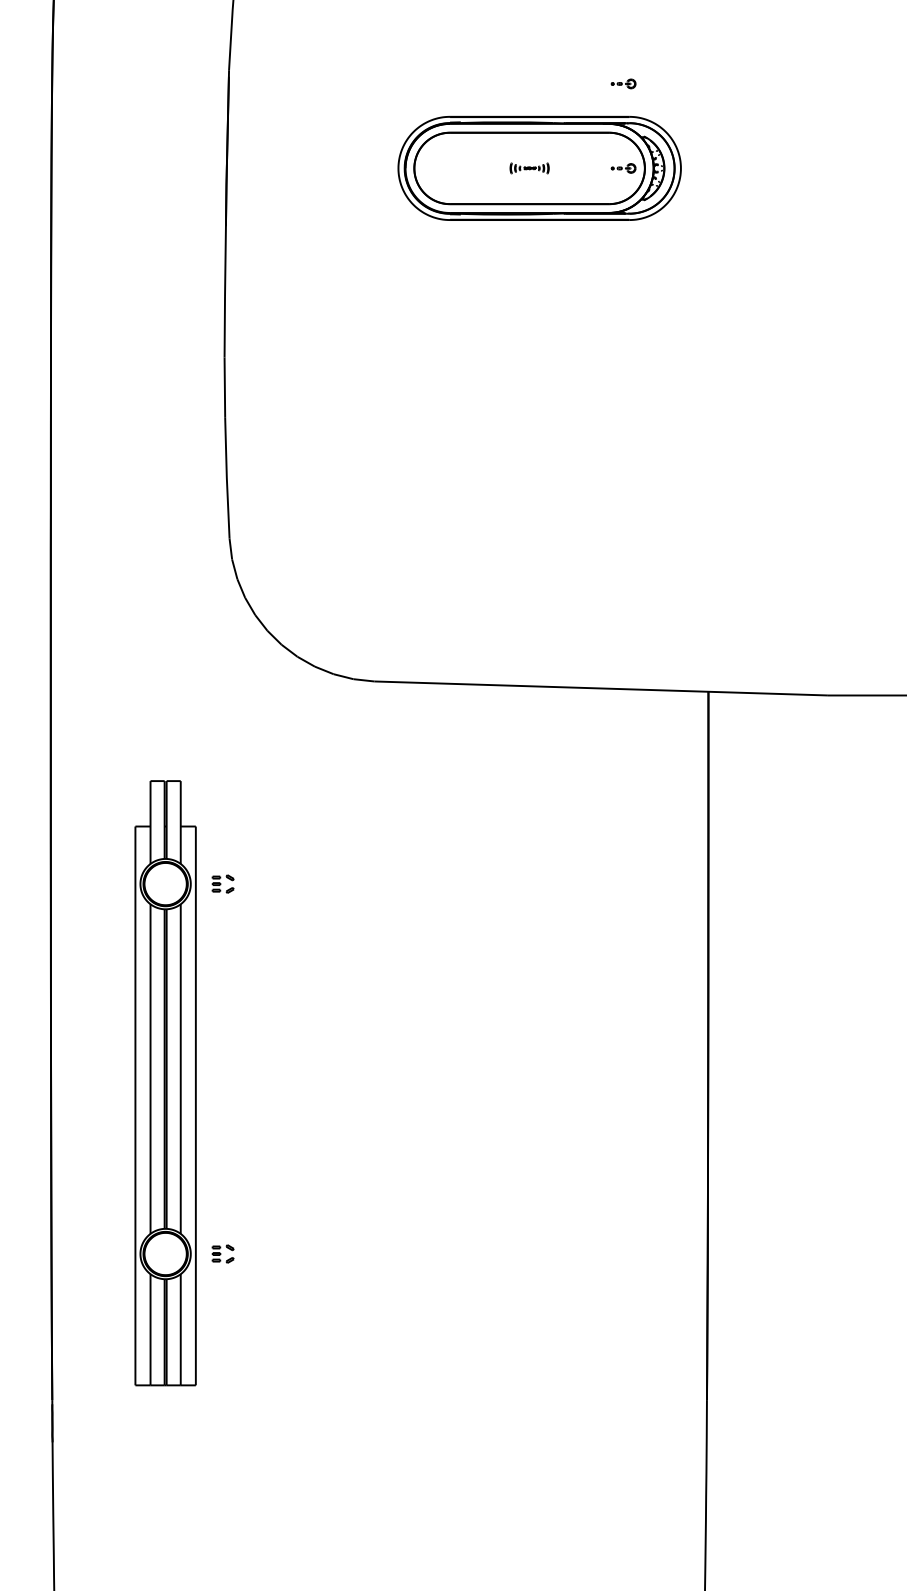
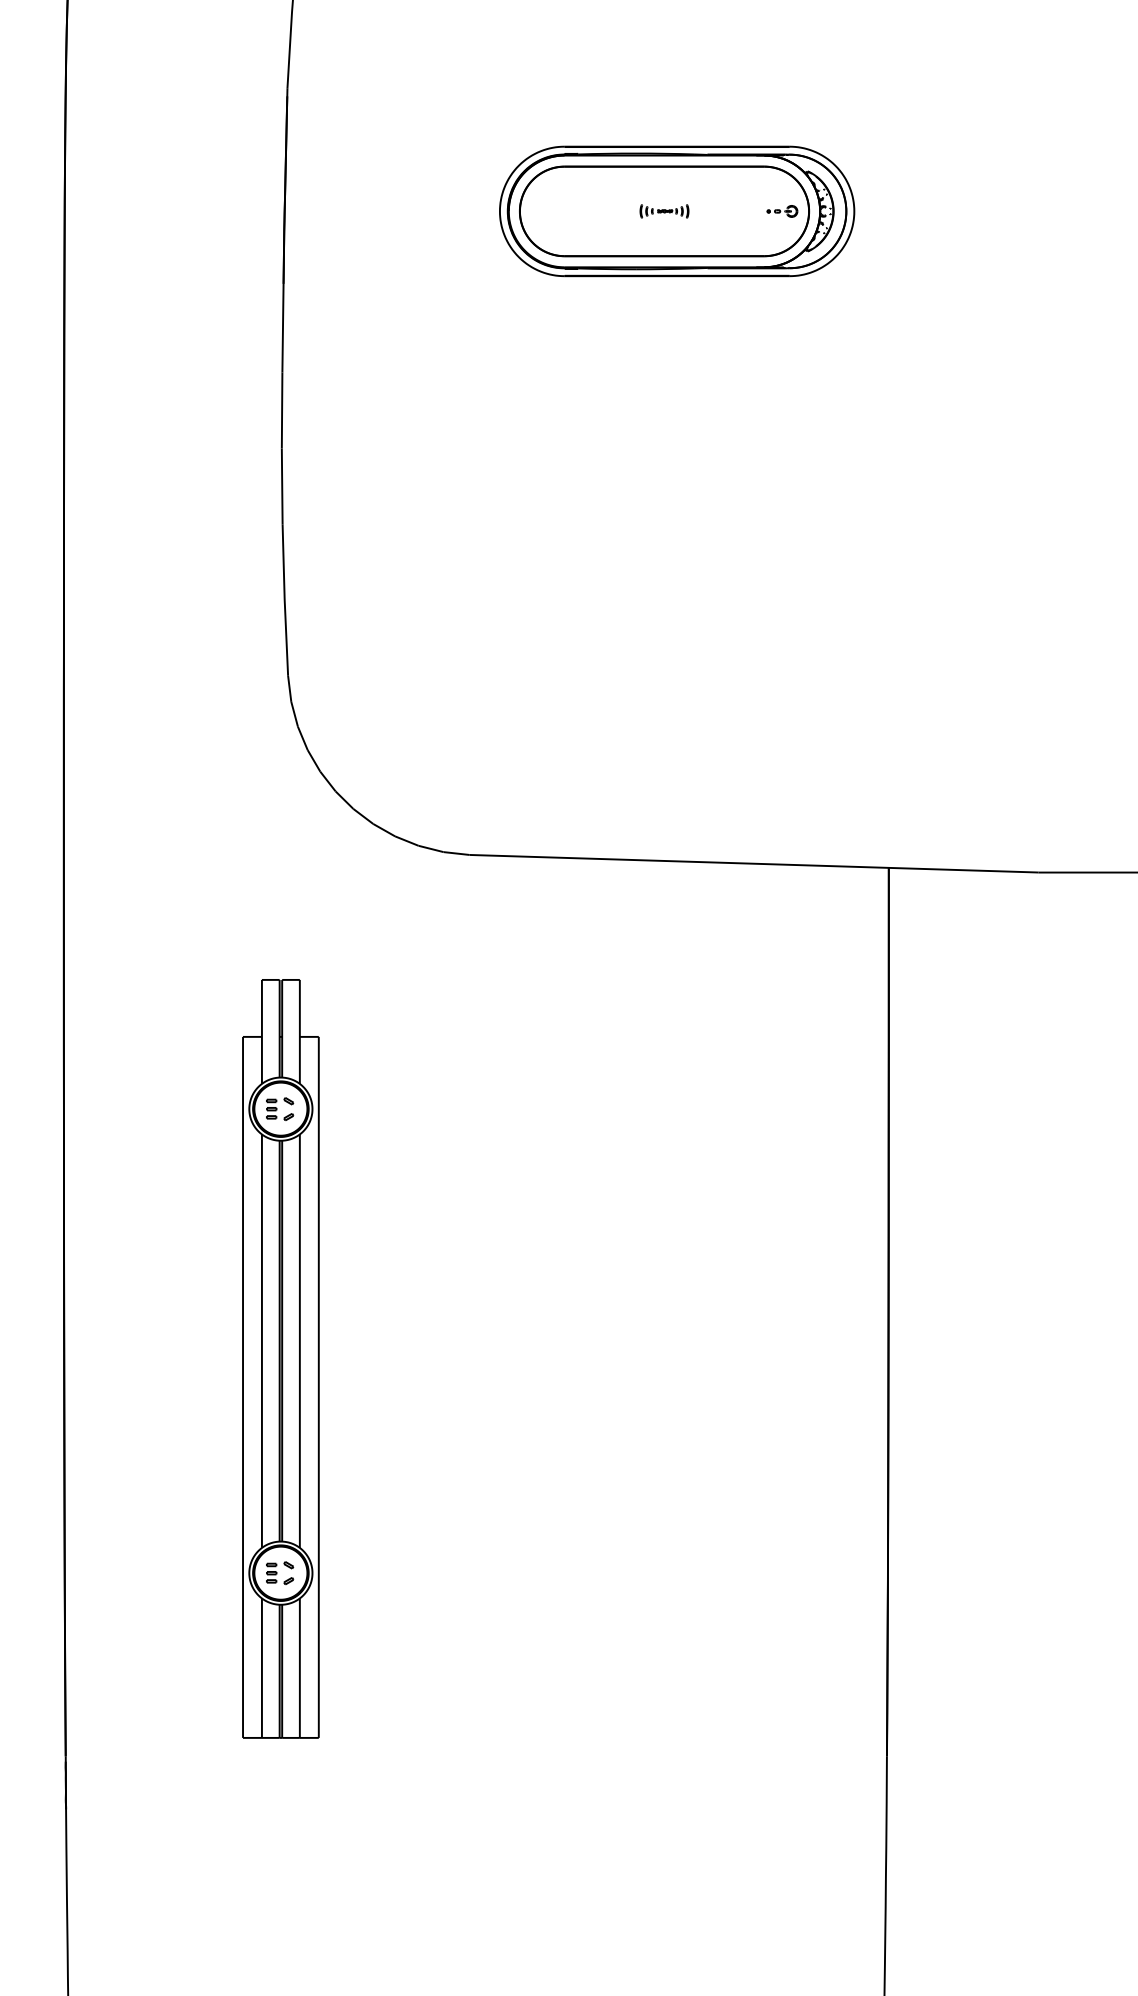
part: (623, 83) -> (782, 105), removed
part: (165, 1082) -> (280, 1358), moved

